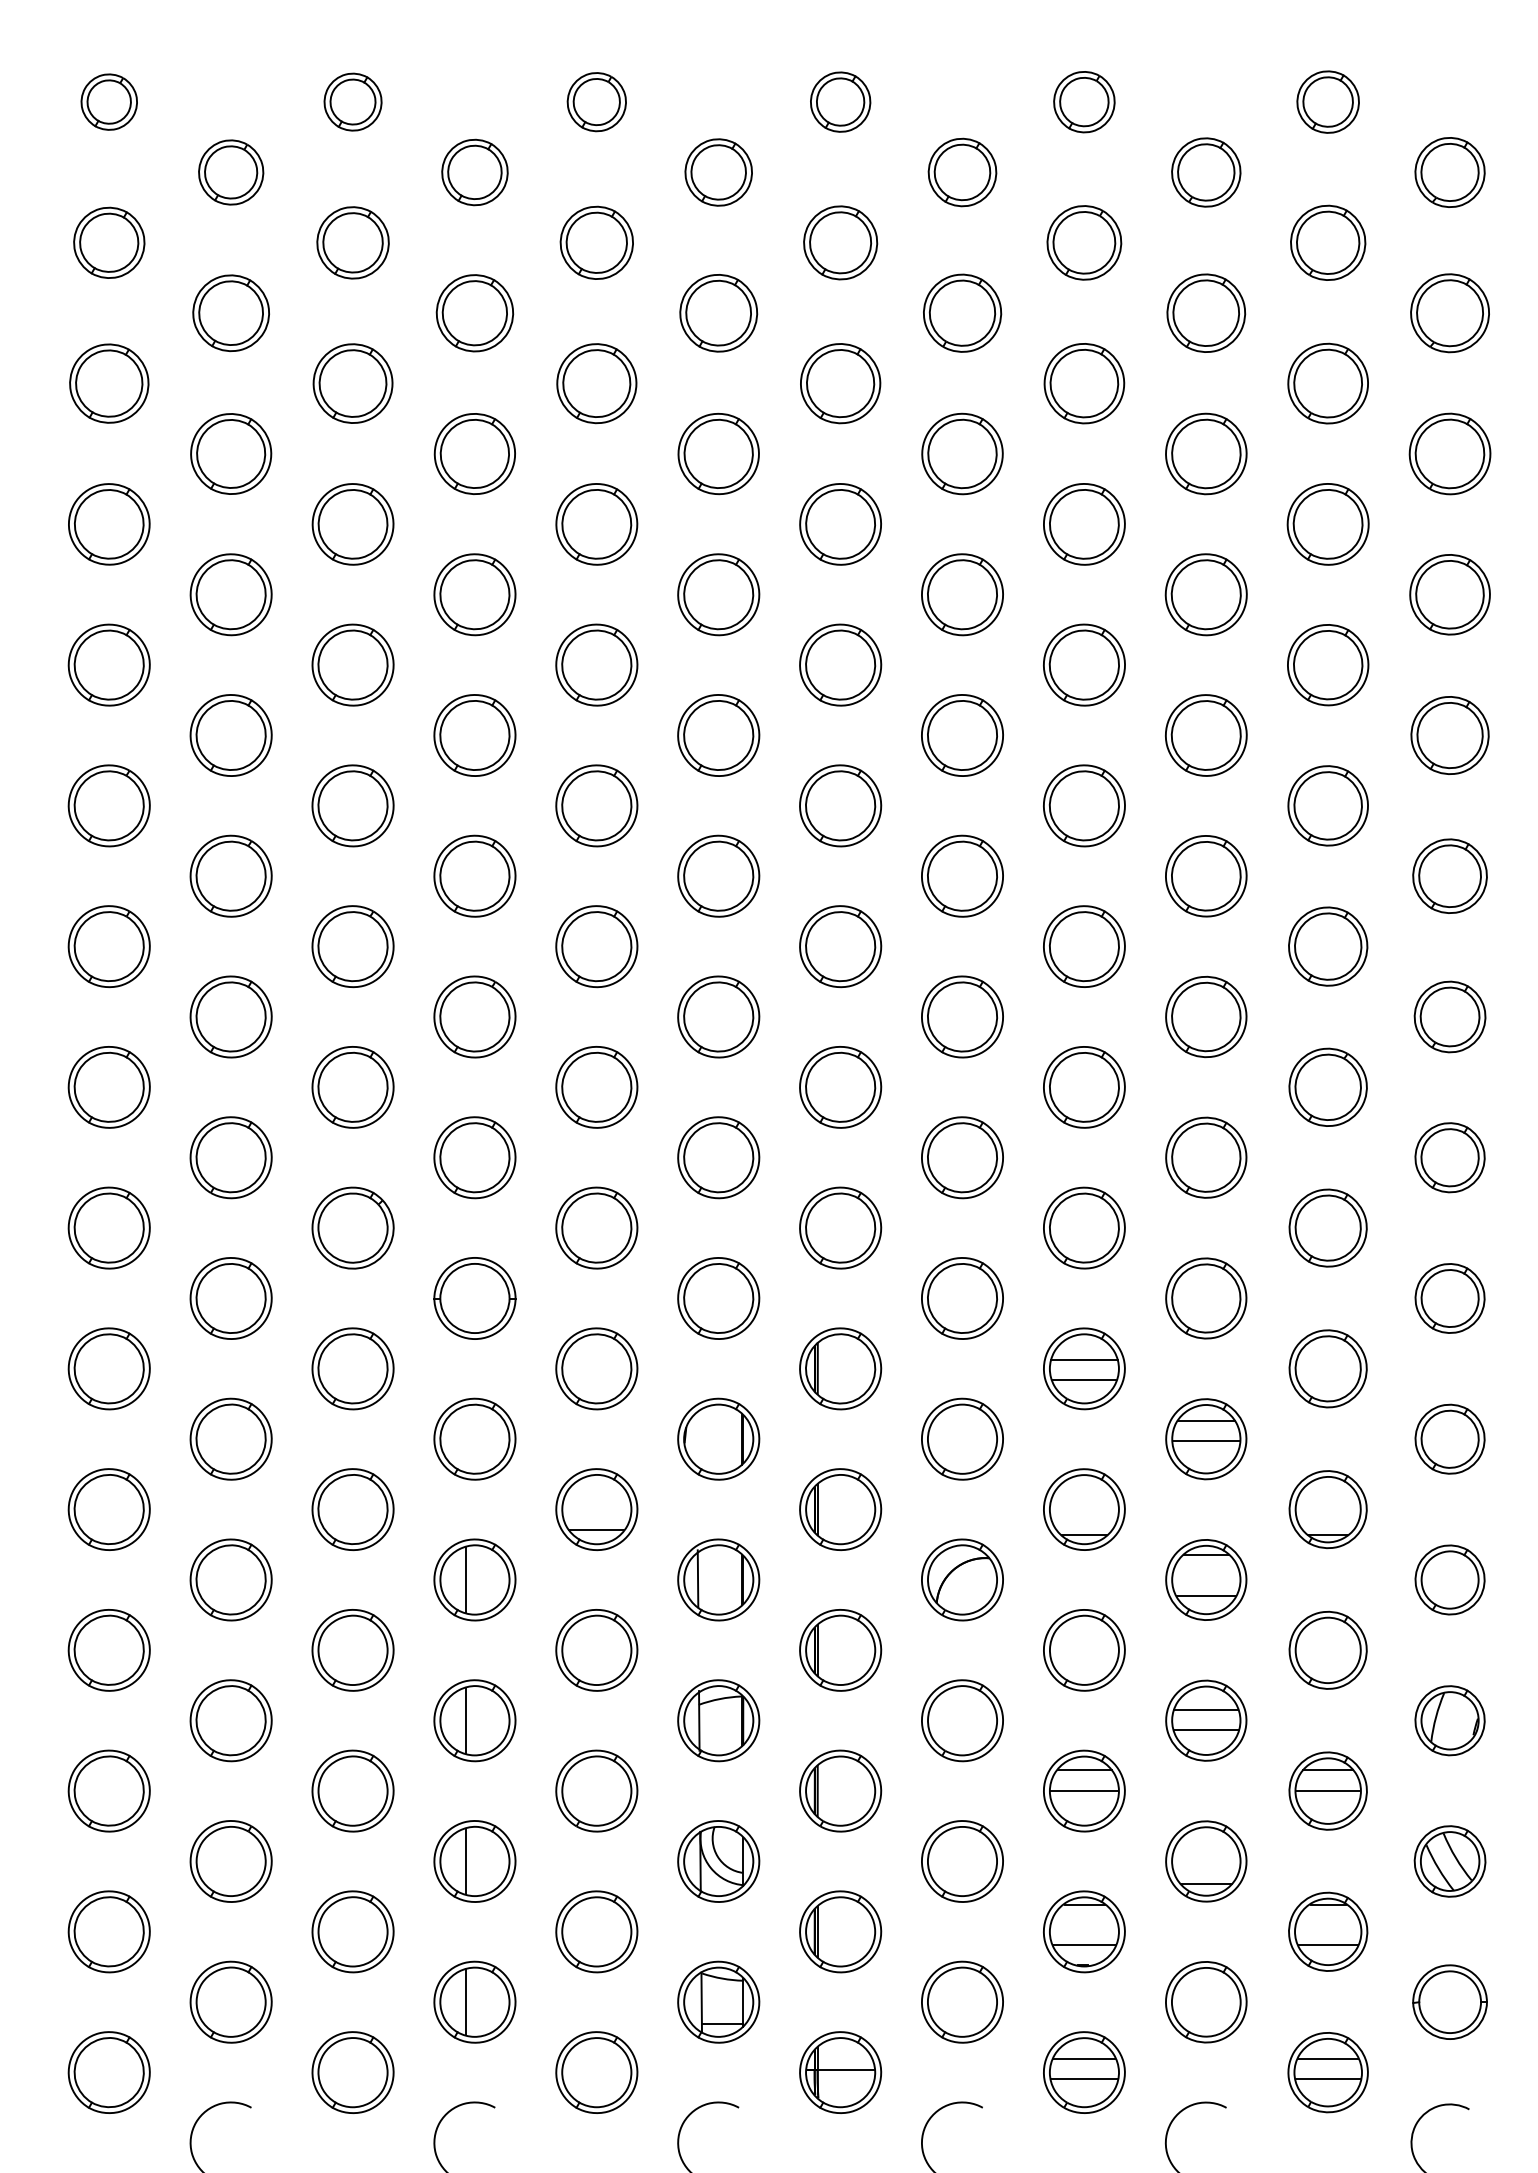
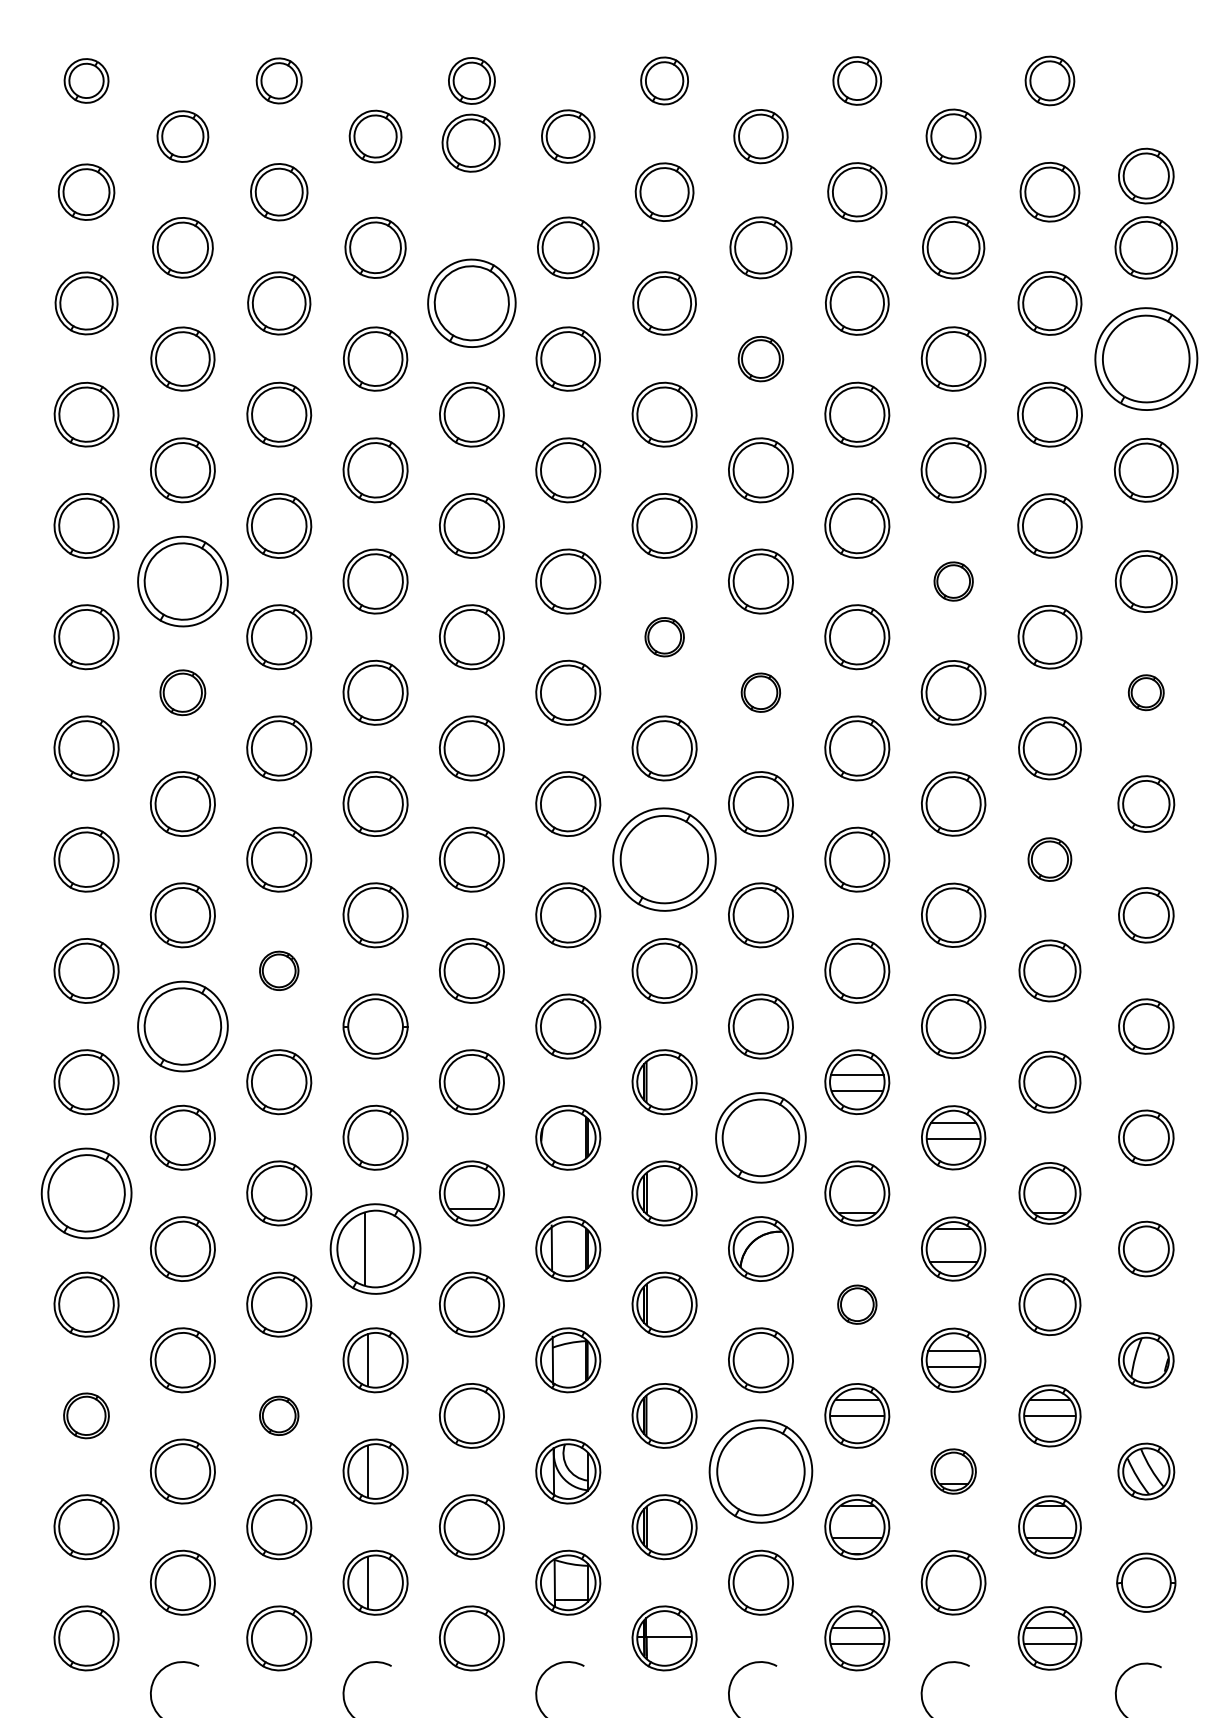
part: (1449, 172) -> (1145, 176), moved
part: (596, 242) -> (470, 142), moved
part: (596, 383) -> (471, 303), size x1.4
part: (962, 453) -> (760, 358), size x0.7
part: (1449, 453) -> (1145, 358), size x1.6
part: (230, 735) -> (182, 581), size x1.4
part: (1206, 735) -> (953, 581), size x0.6
part: (840, 805) -> (664, 636), size x0.6
part: (230, 875) -> (182, 692), size x0.7
part: (962, 875) -> (760, 692), size x0.6
part: (1449, 875) -> (1145, 692), size x0.6
part: (1327, 1086) -> (1049, 859), size x0.7
part: (840, 1087) -> (664, 859), size x1.6
part: (352, 1227) -> (278, 970), size x0.6
part: (230, 1298) -> (182, 1026), size x1.4
part: (962, 1438) -> (760, 1137), size x1.4
part: (108, 1509) -> (85, 1193), size x1.4
part: (474, 1579) -> (375, 1248), size x1.4
part: (1084, 1650) -> (857, 1304), size x0.6
part: (108, 1790) -> (85, 1415), size x0.7
part: (352, 1790) -> (278, 1415), size x0.6
part: (962, 1861) -> (760, 1471), size x1.6
part: (1206, 1861) -> (953, 1471), size x0.7

